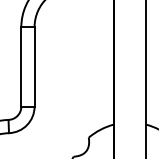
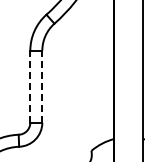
line: (21, 66) -> (30, 86), solid -> dashed
line: (34, 66) -> (42, 86), solid -> dashed

